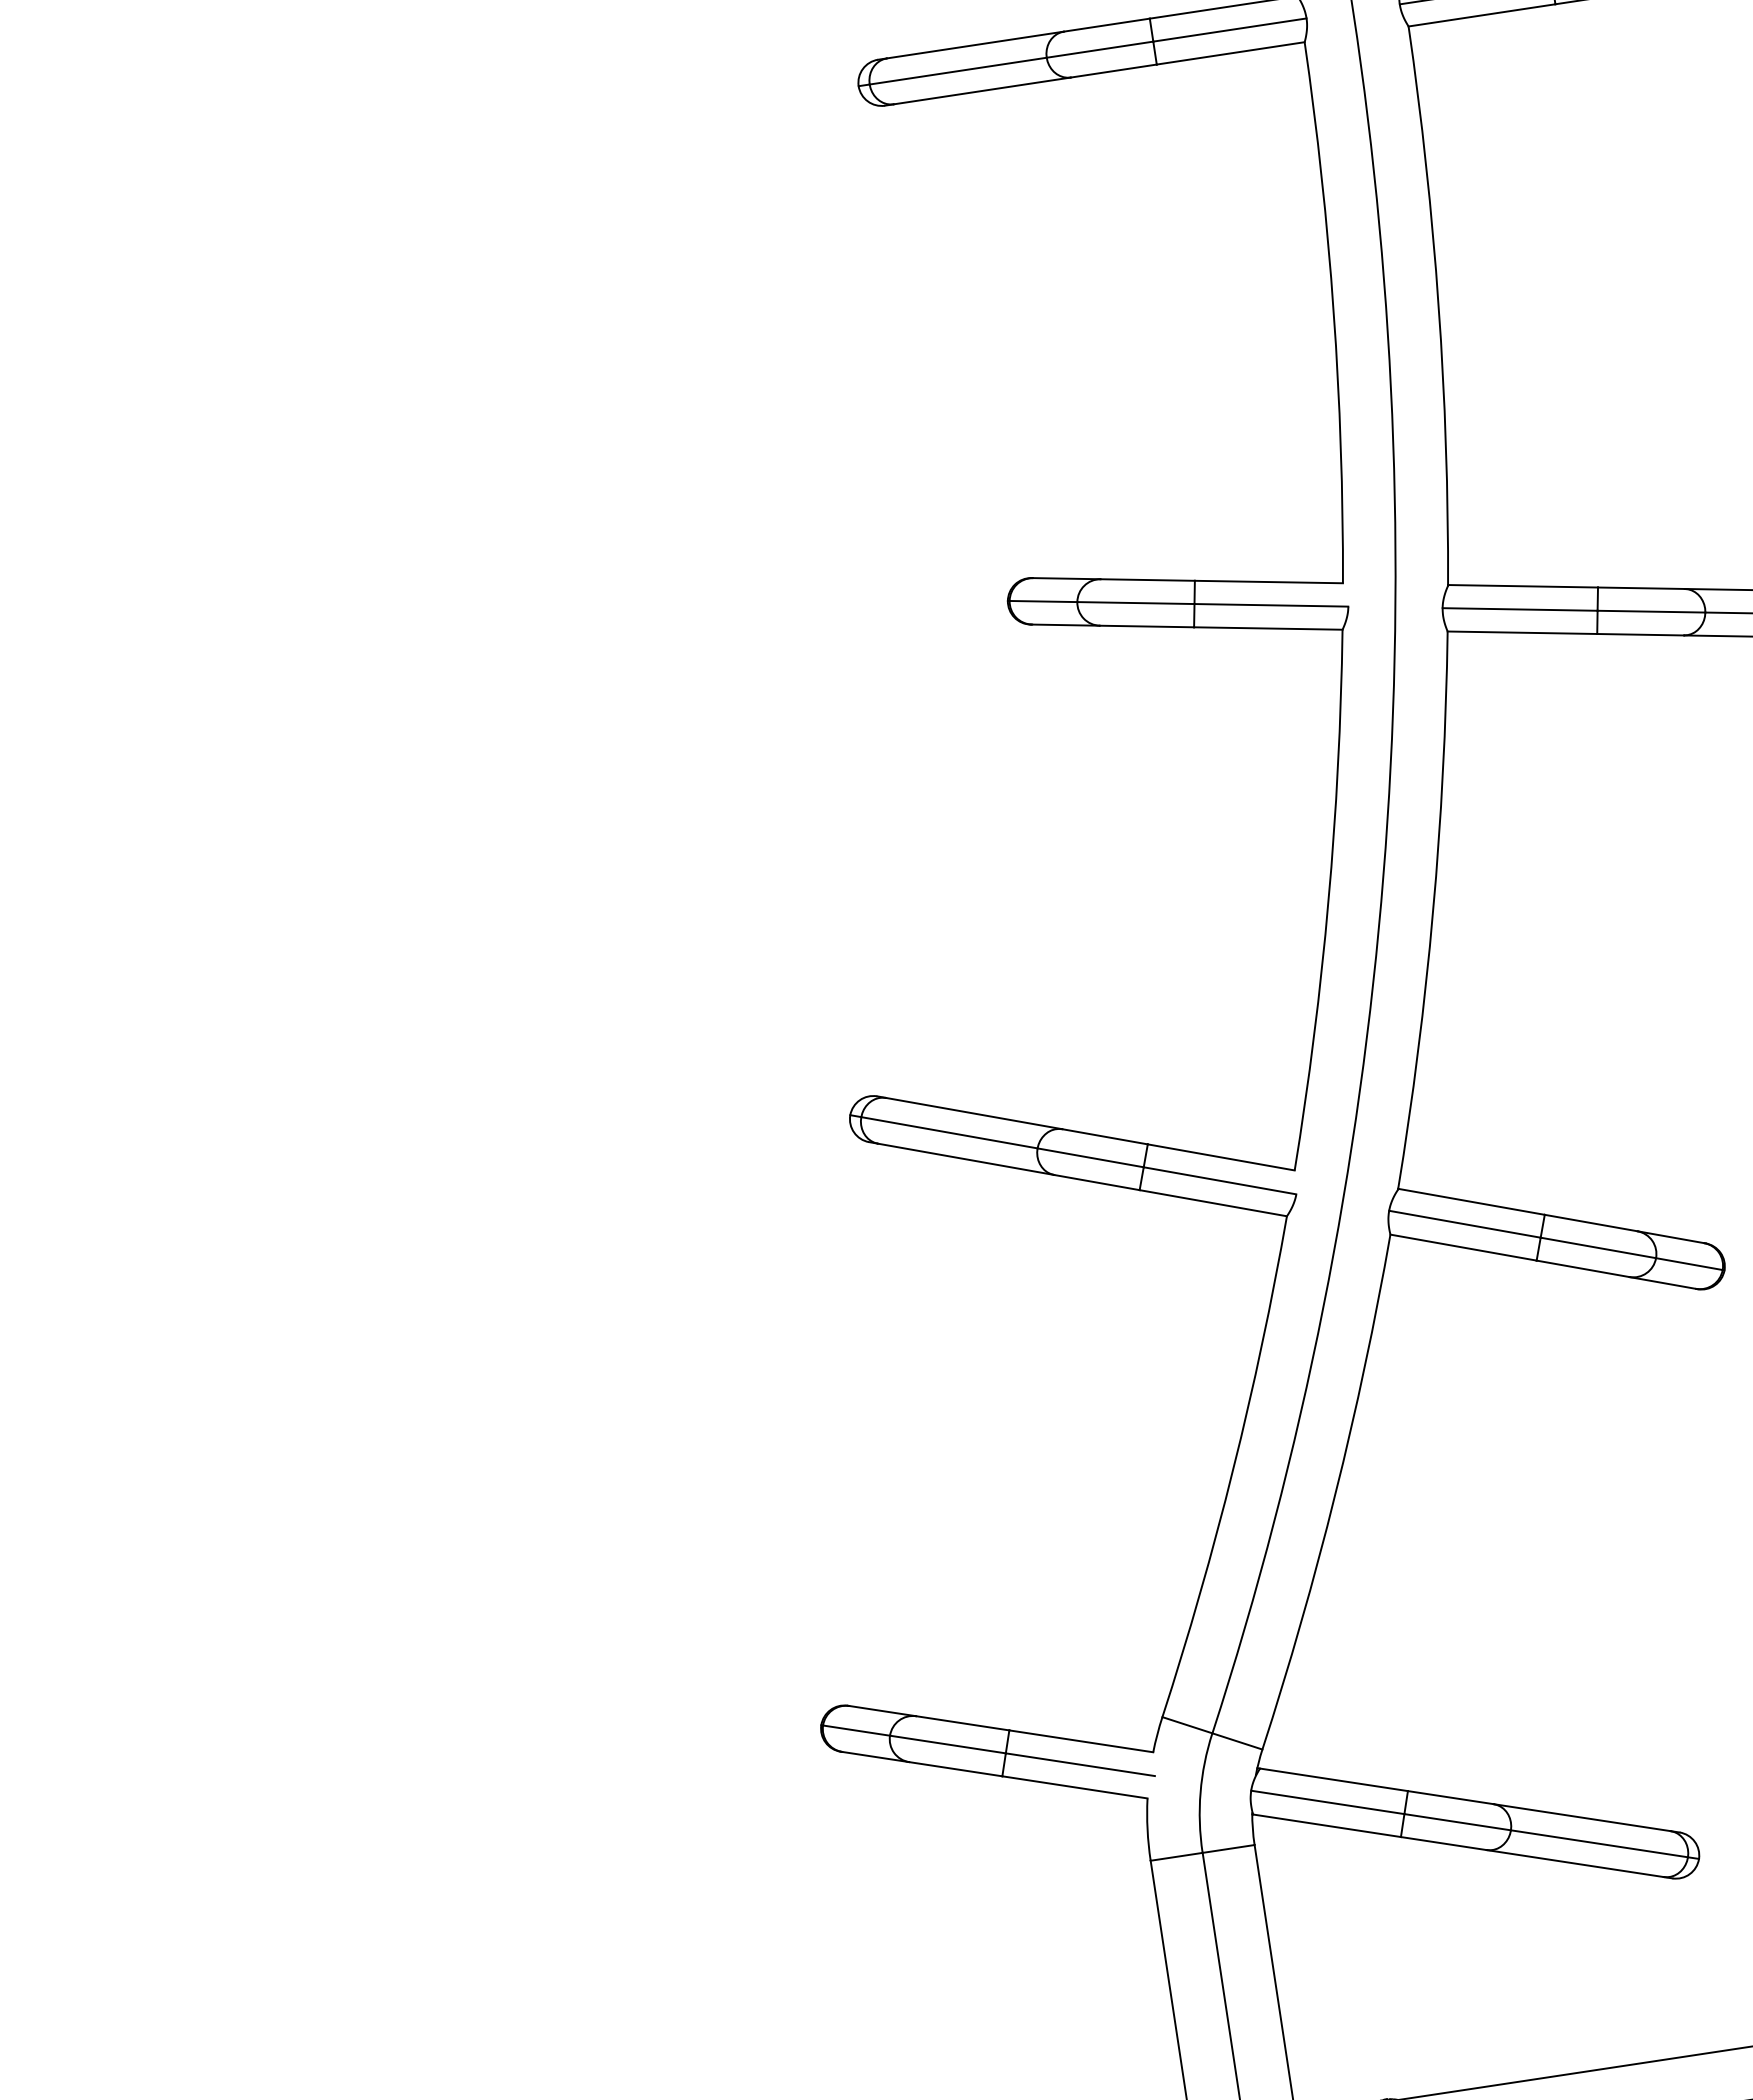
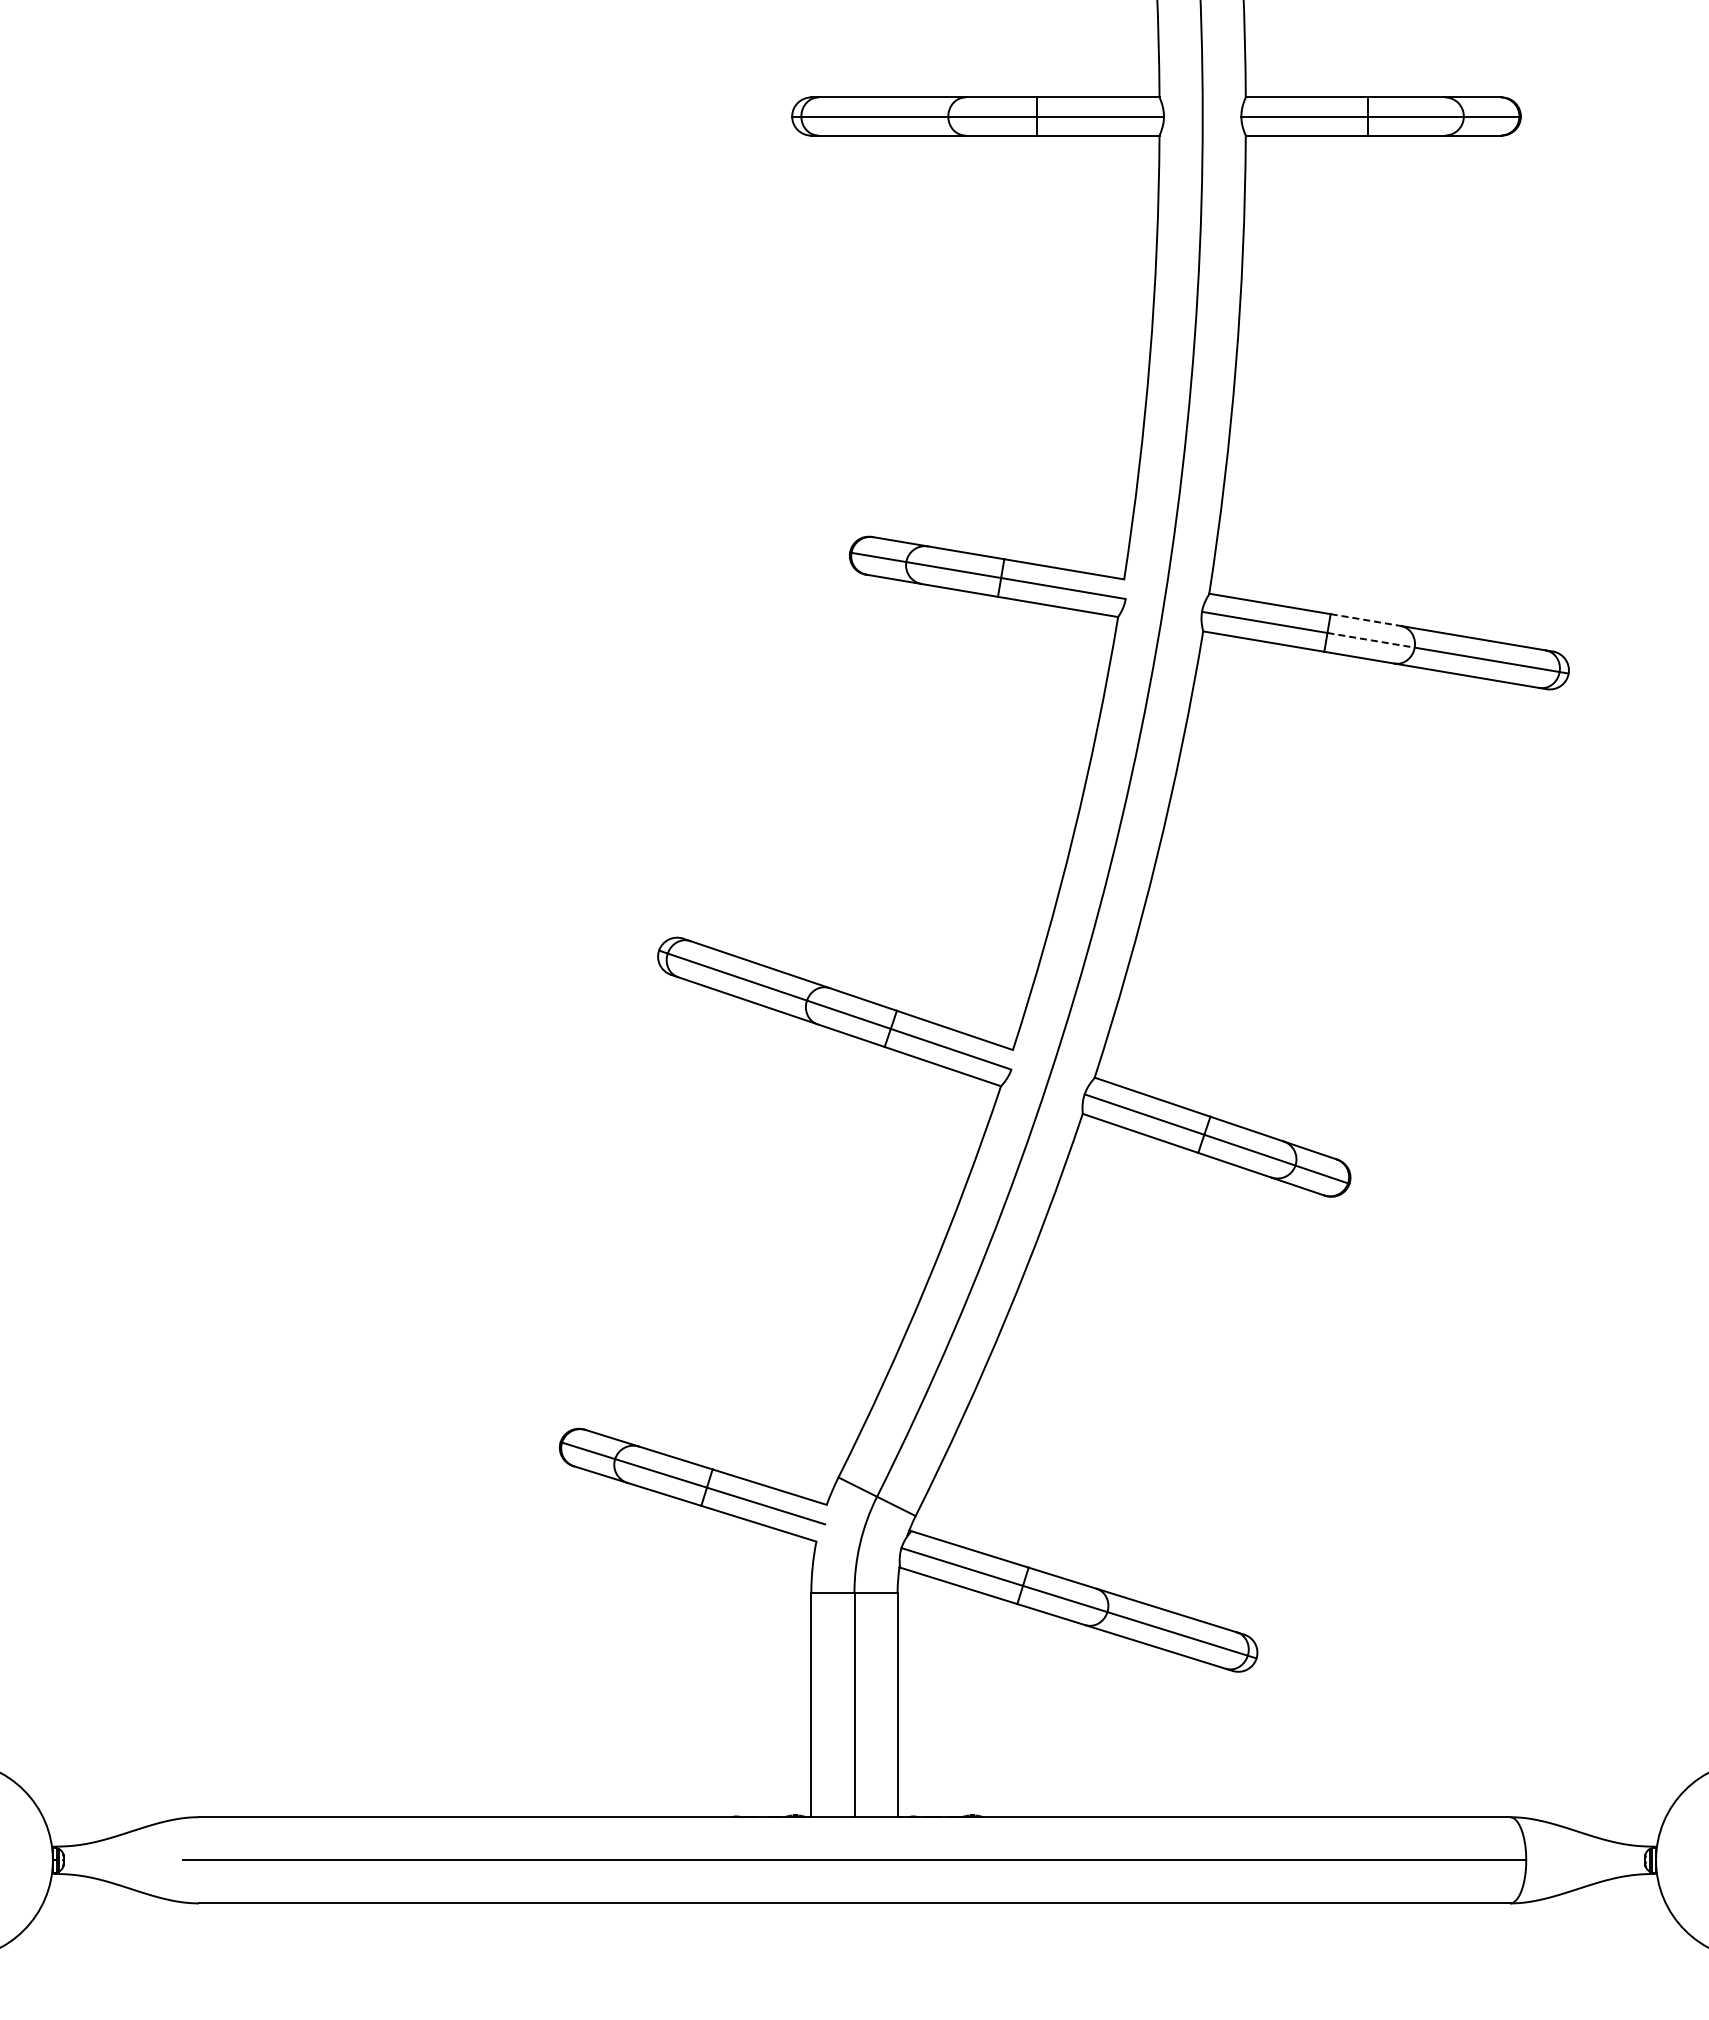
line: (1641, 588) -> (1365, 620), solid -> dashed
line: (1651, 611) -> (1371, 640), solid -> dashed

